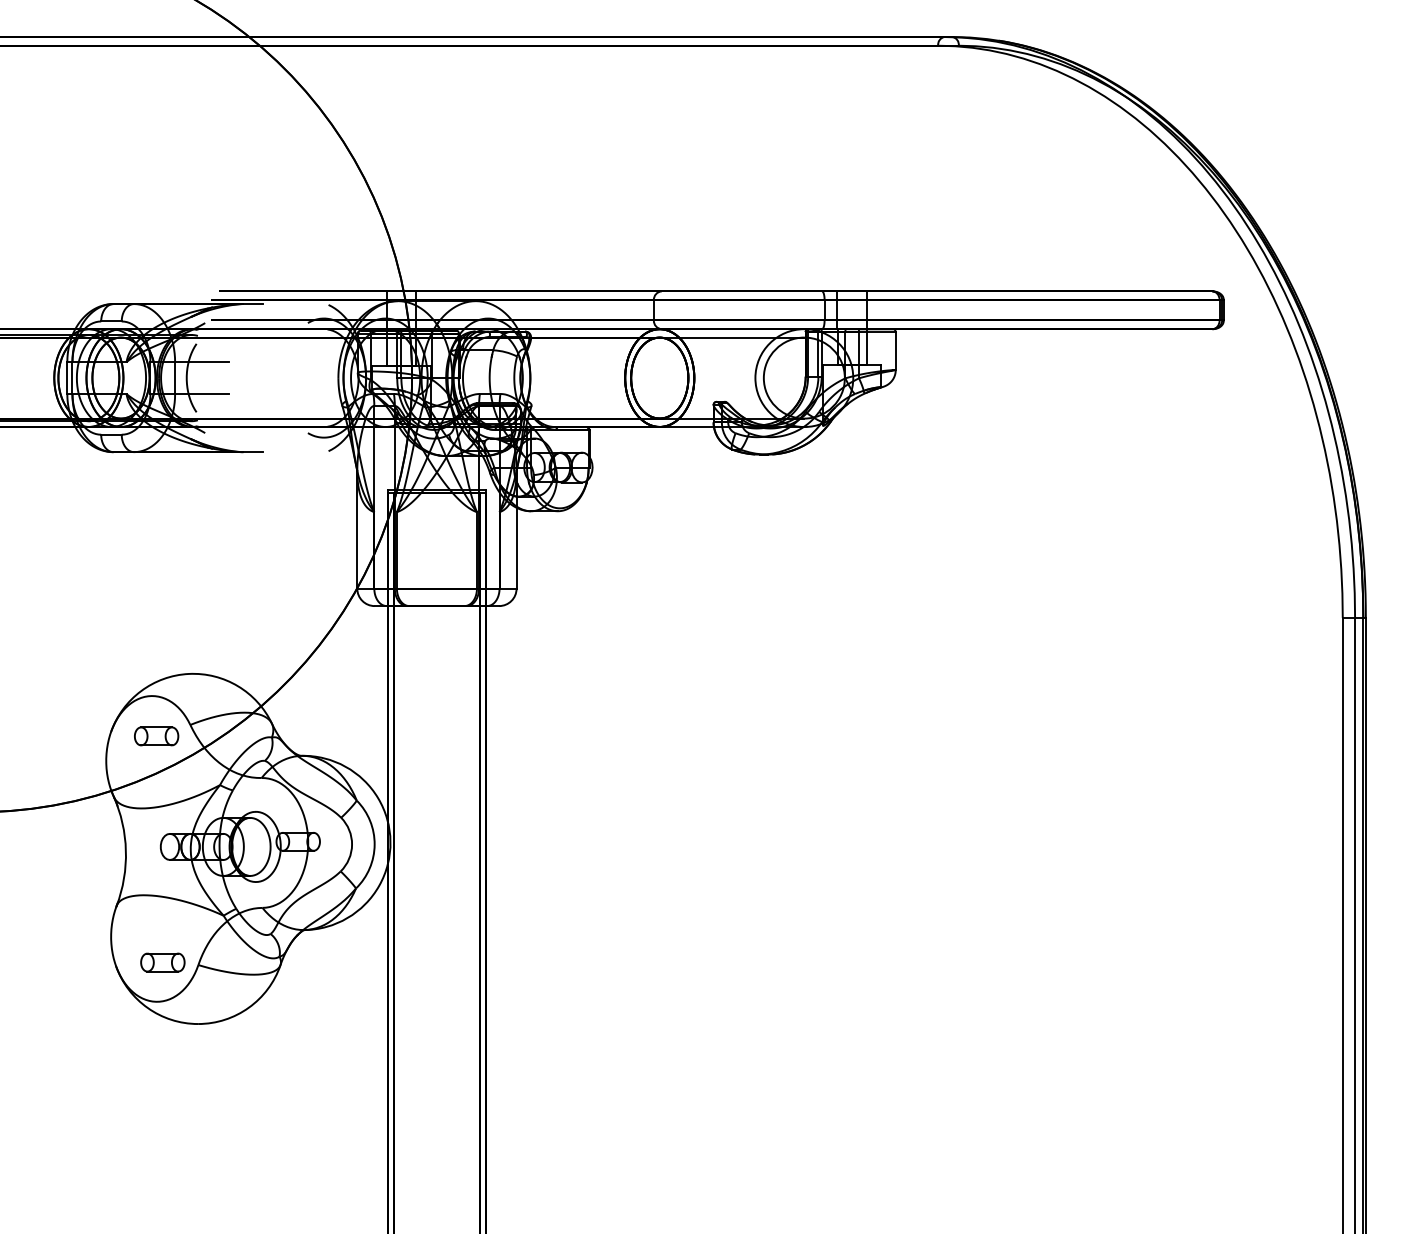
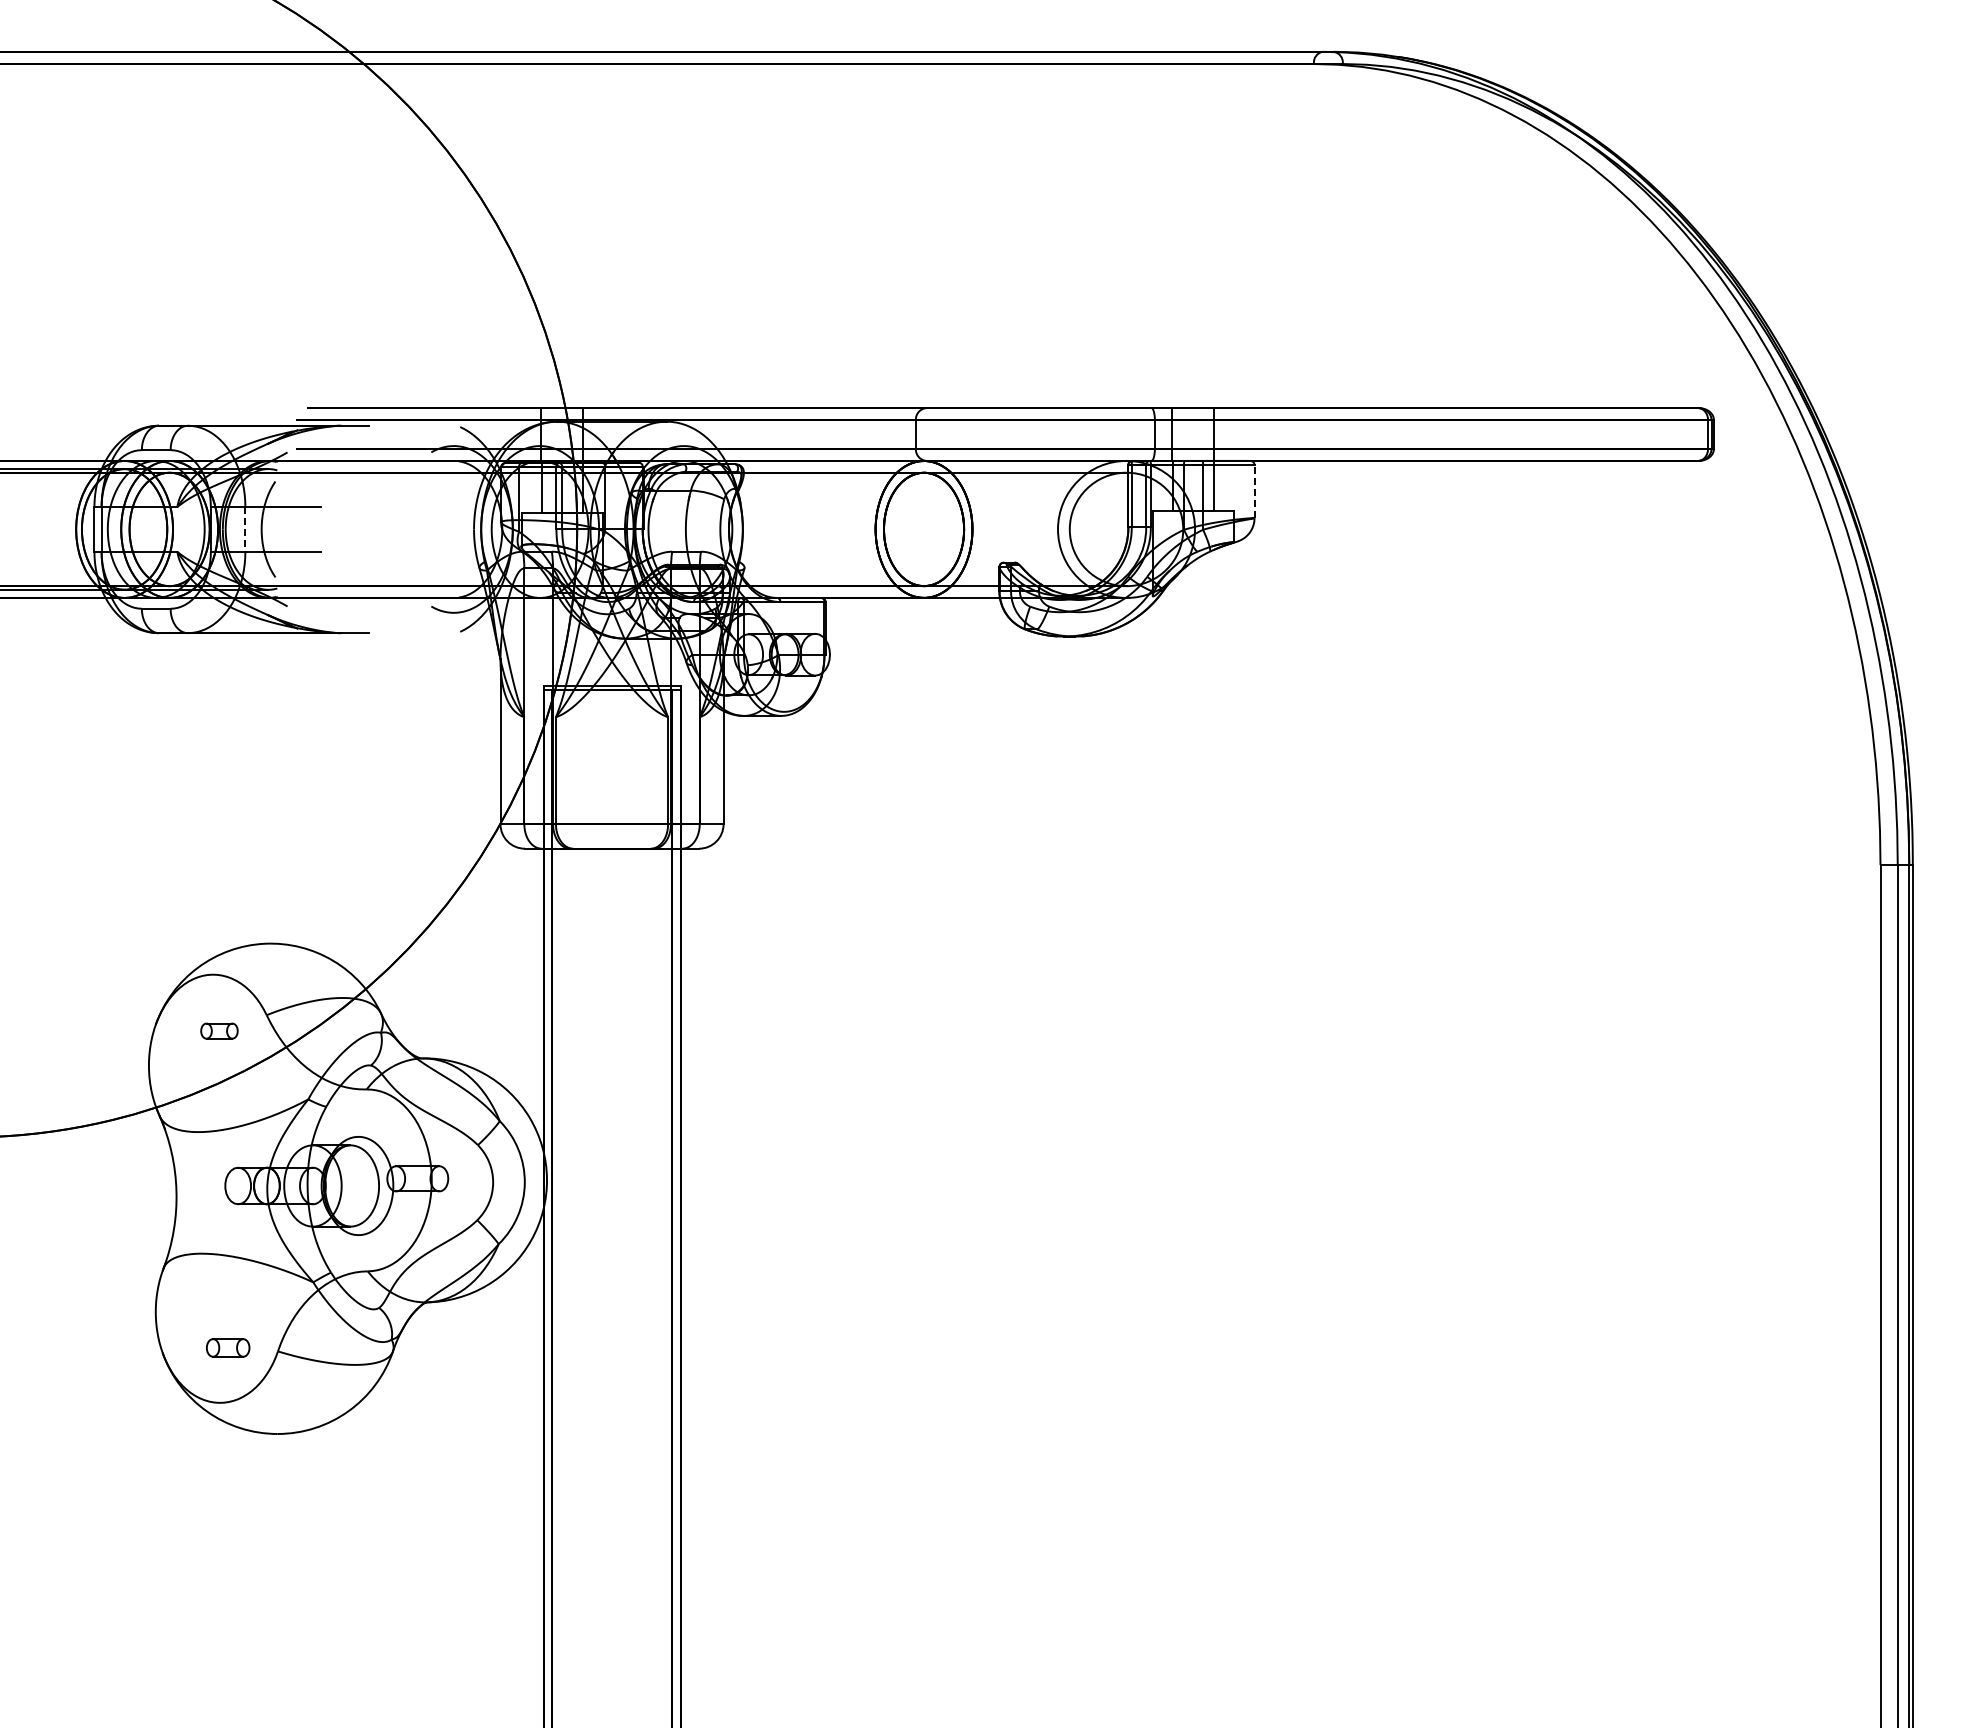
line: (895, 350) -> (1254, 491), solid -> dashed
line: (175, 378) -> (245, 529), solid -> dashed
part: (156, 735) -> (219, 1030), size x0.6
part: (162, 962) -> (227, 1347), size x0.7

